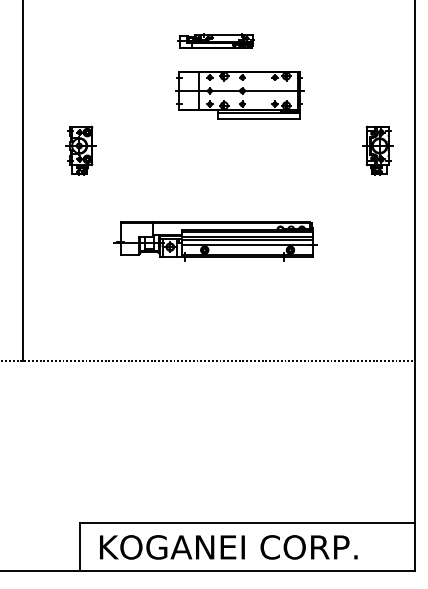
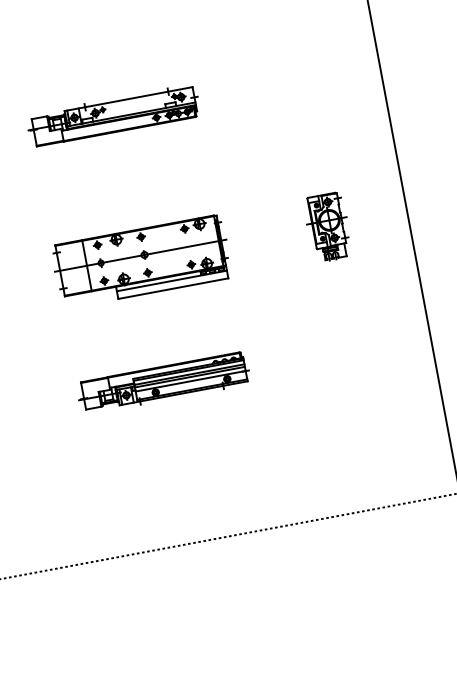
part: (215, 40) -> (112, 115), size x1.67
part: (239, 95) -> (141, 261), moved
part: (377, 150) -> (327, 227), moved
part: (215, 241) -> (163, 383), size x0.62

